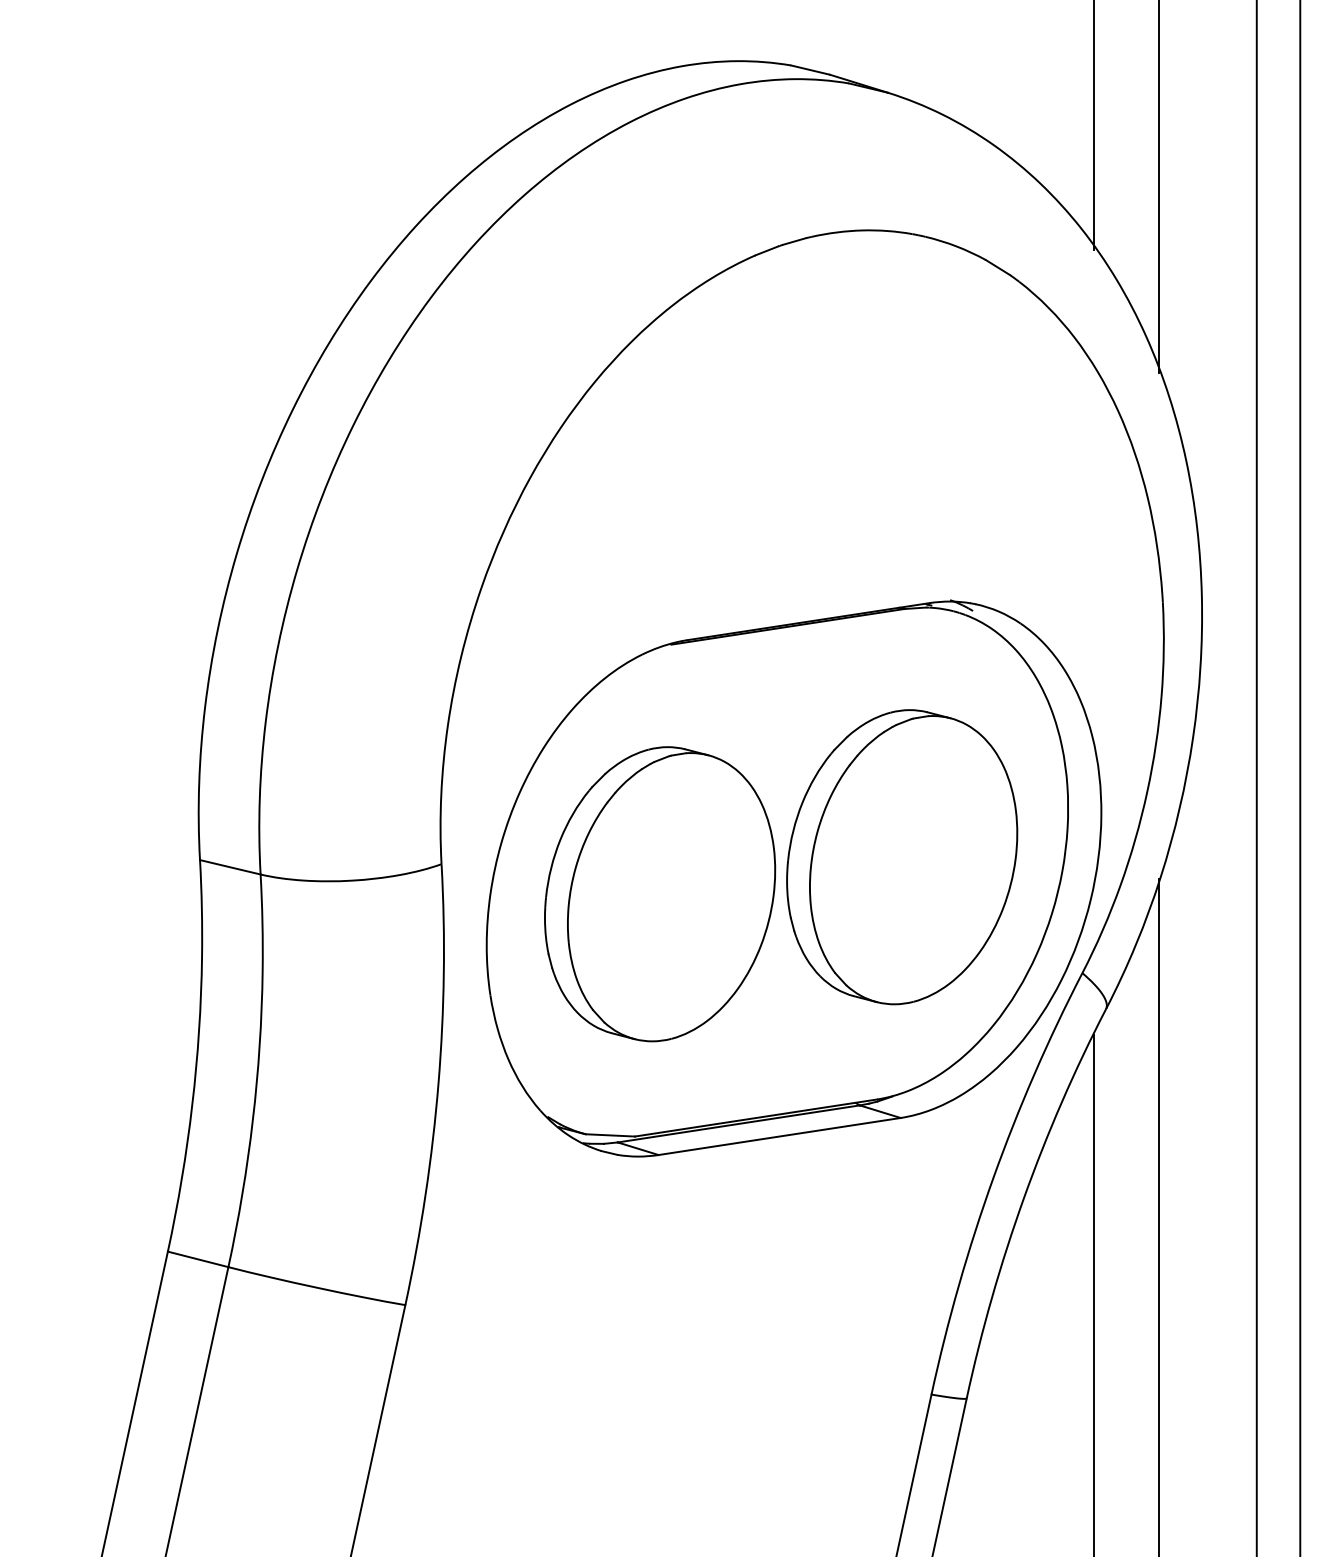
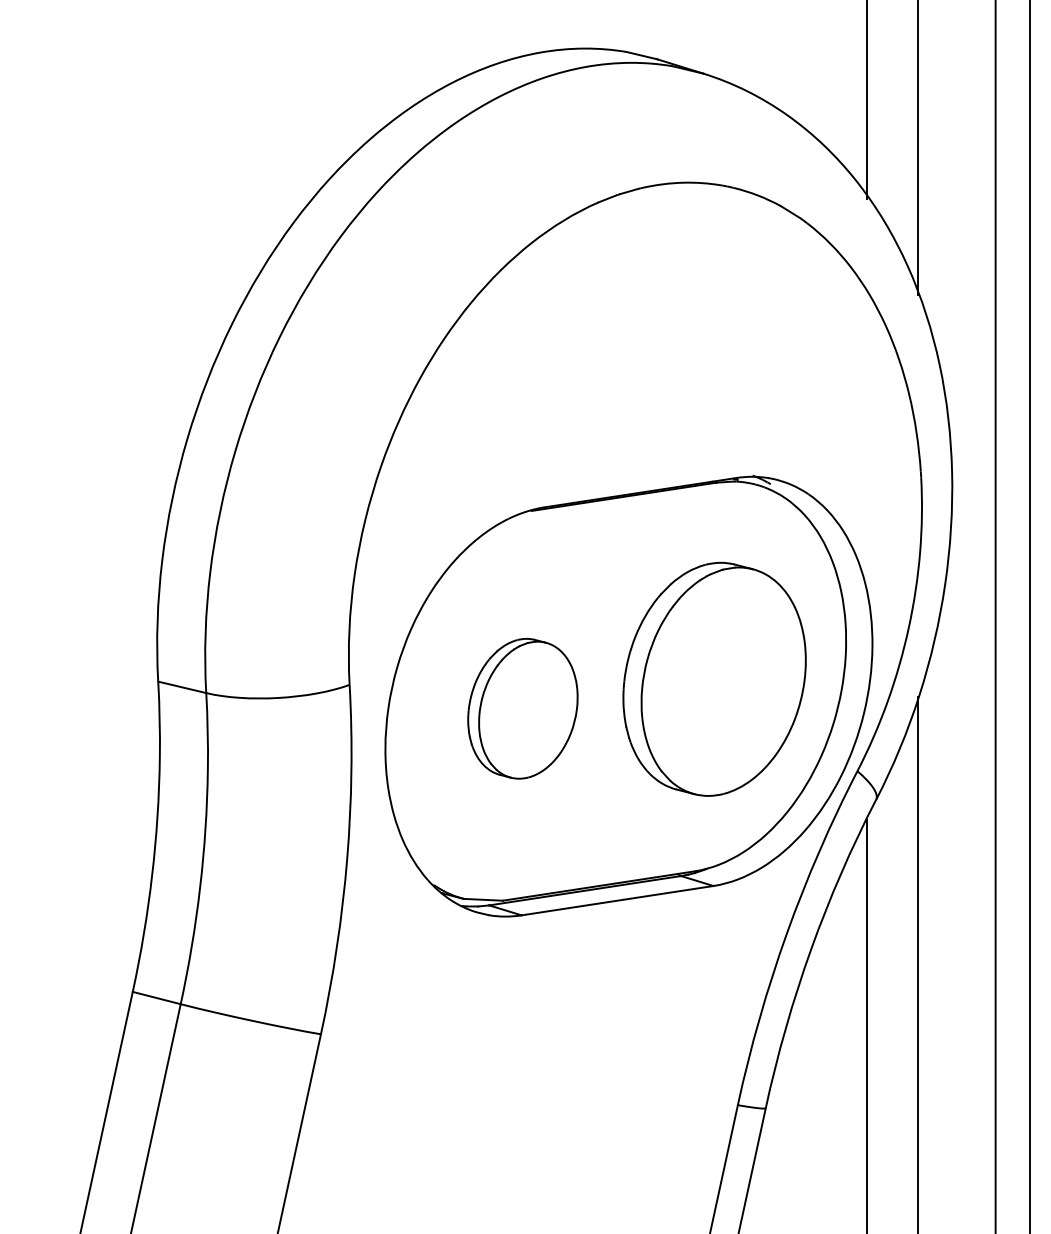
part: (660, 894) -> (523, 708), size x0.6

